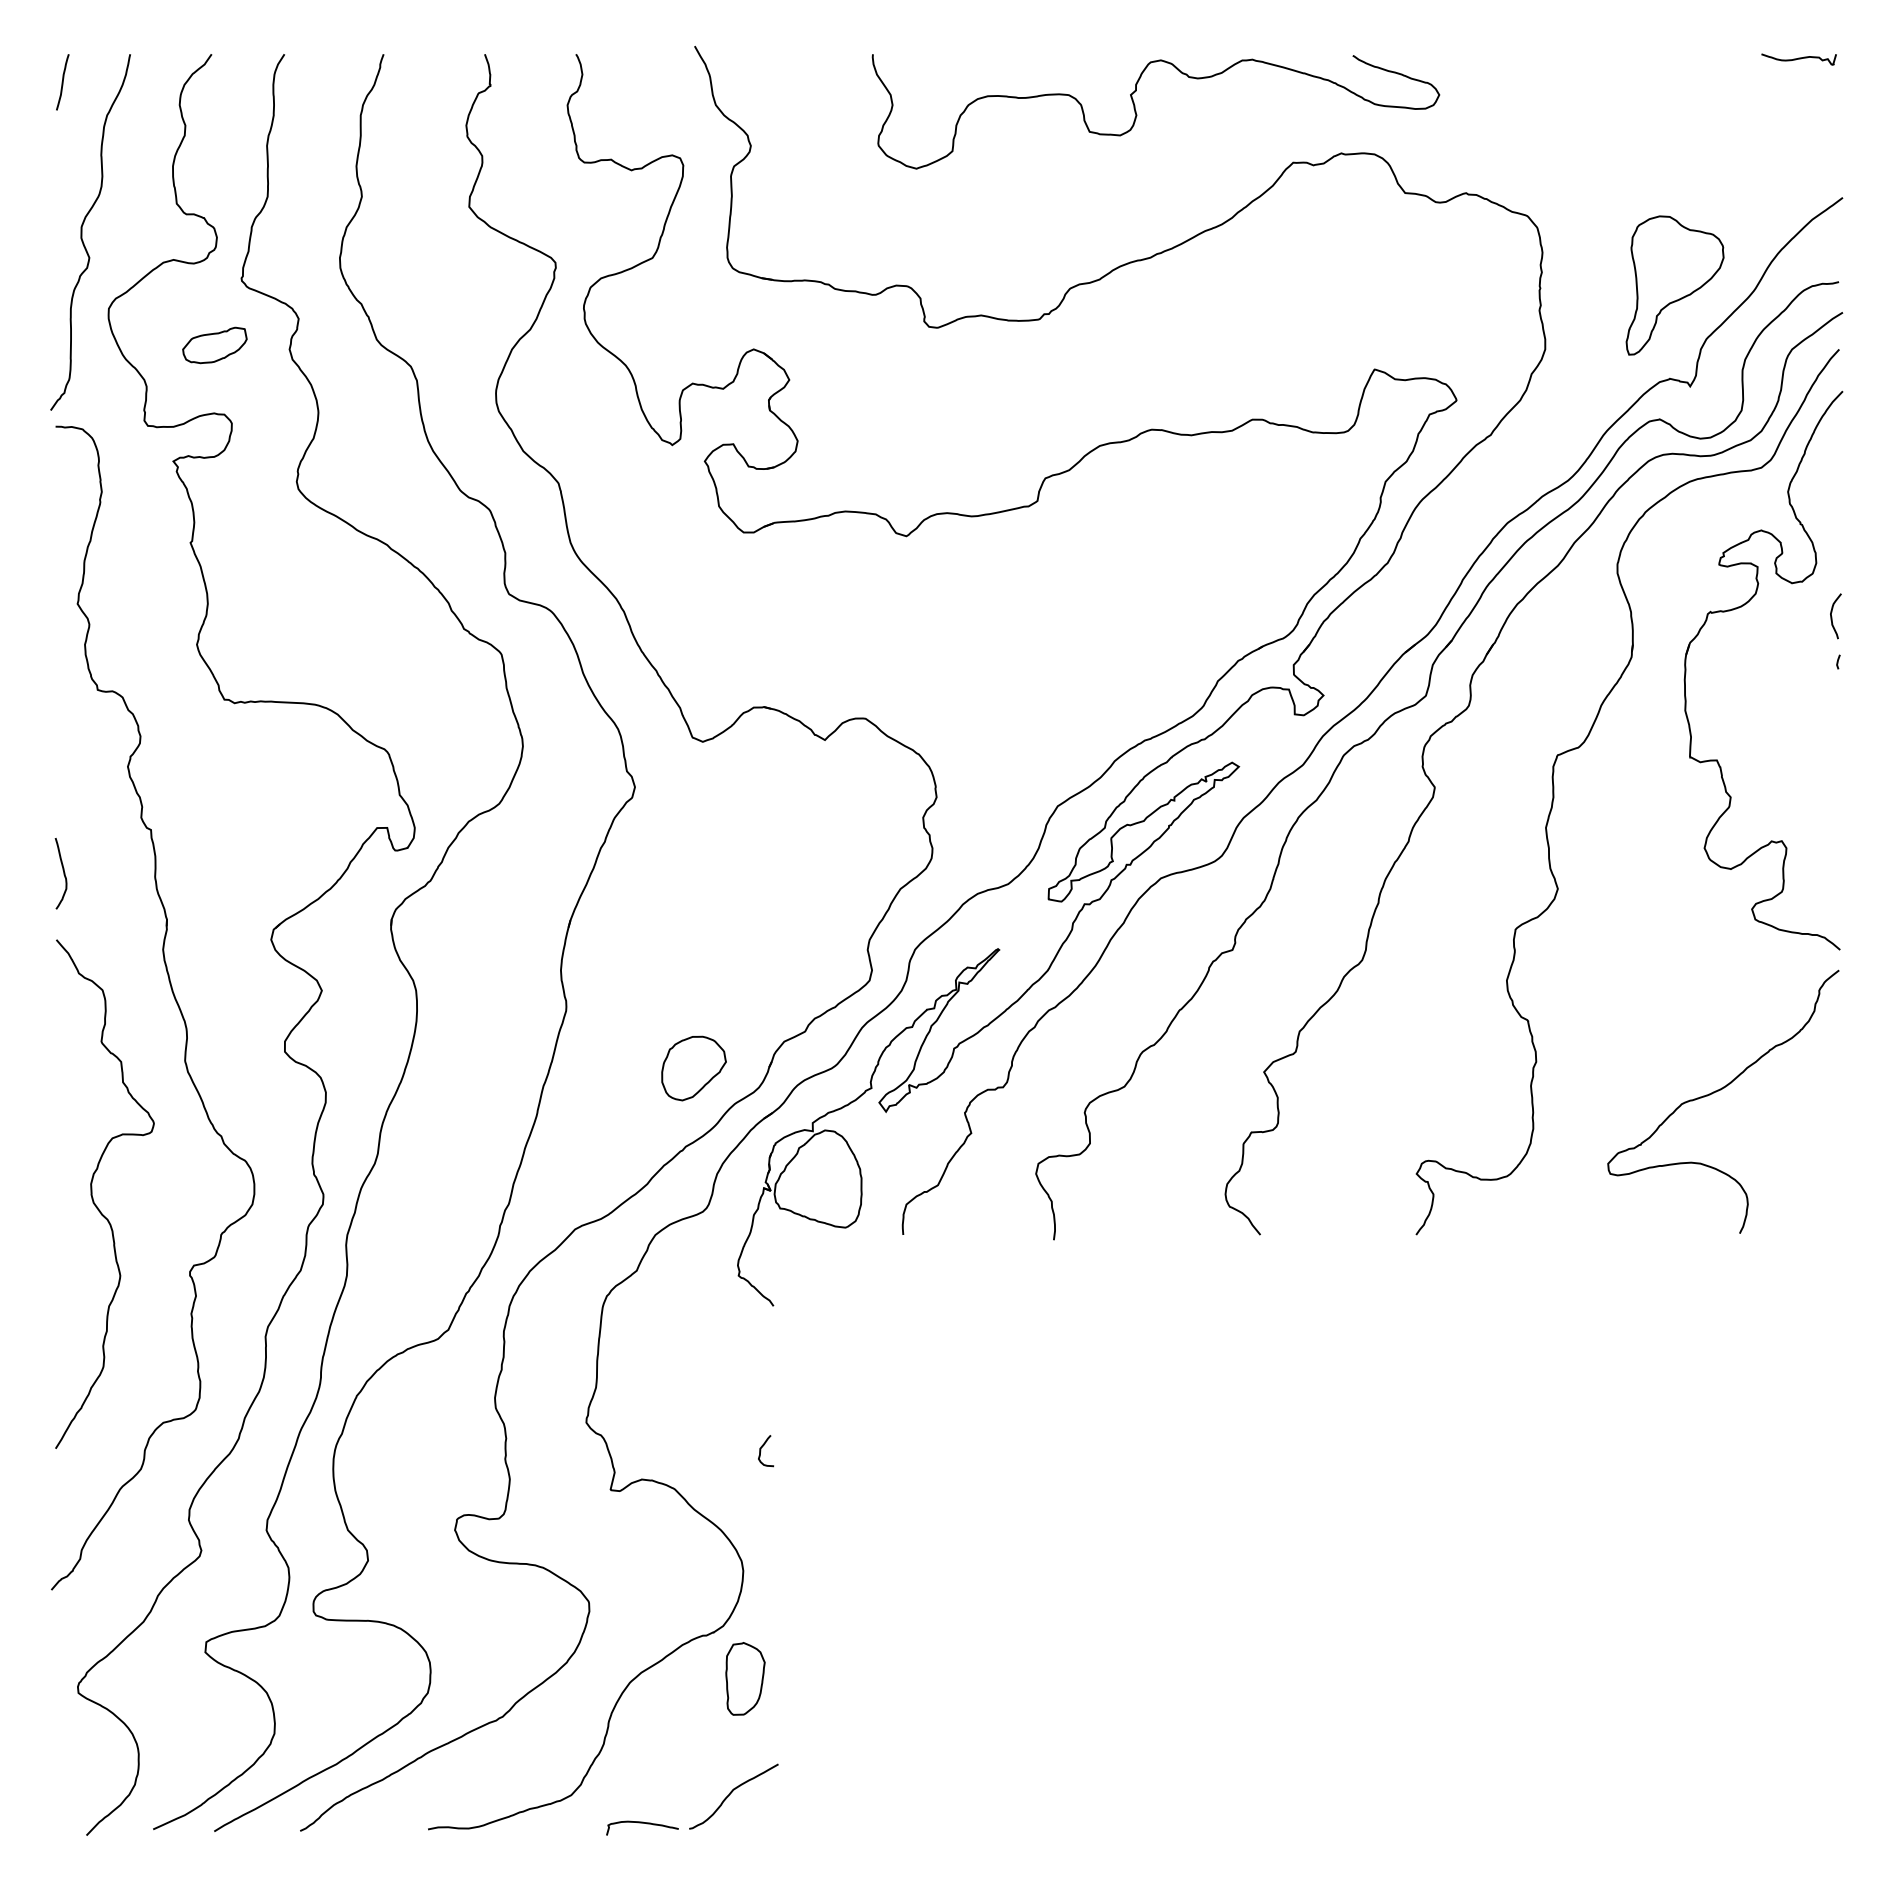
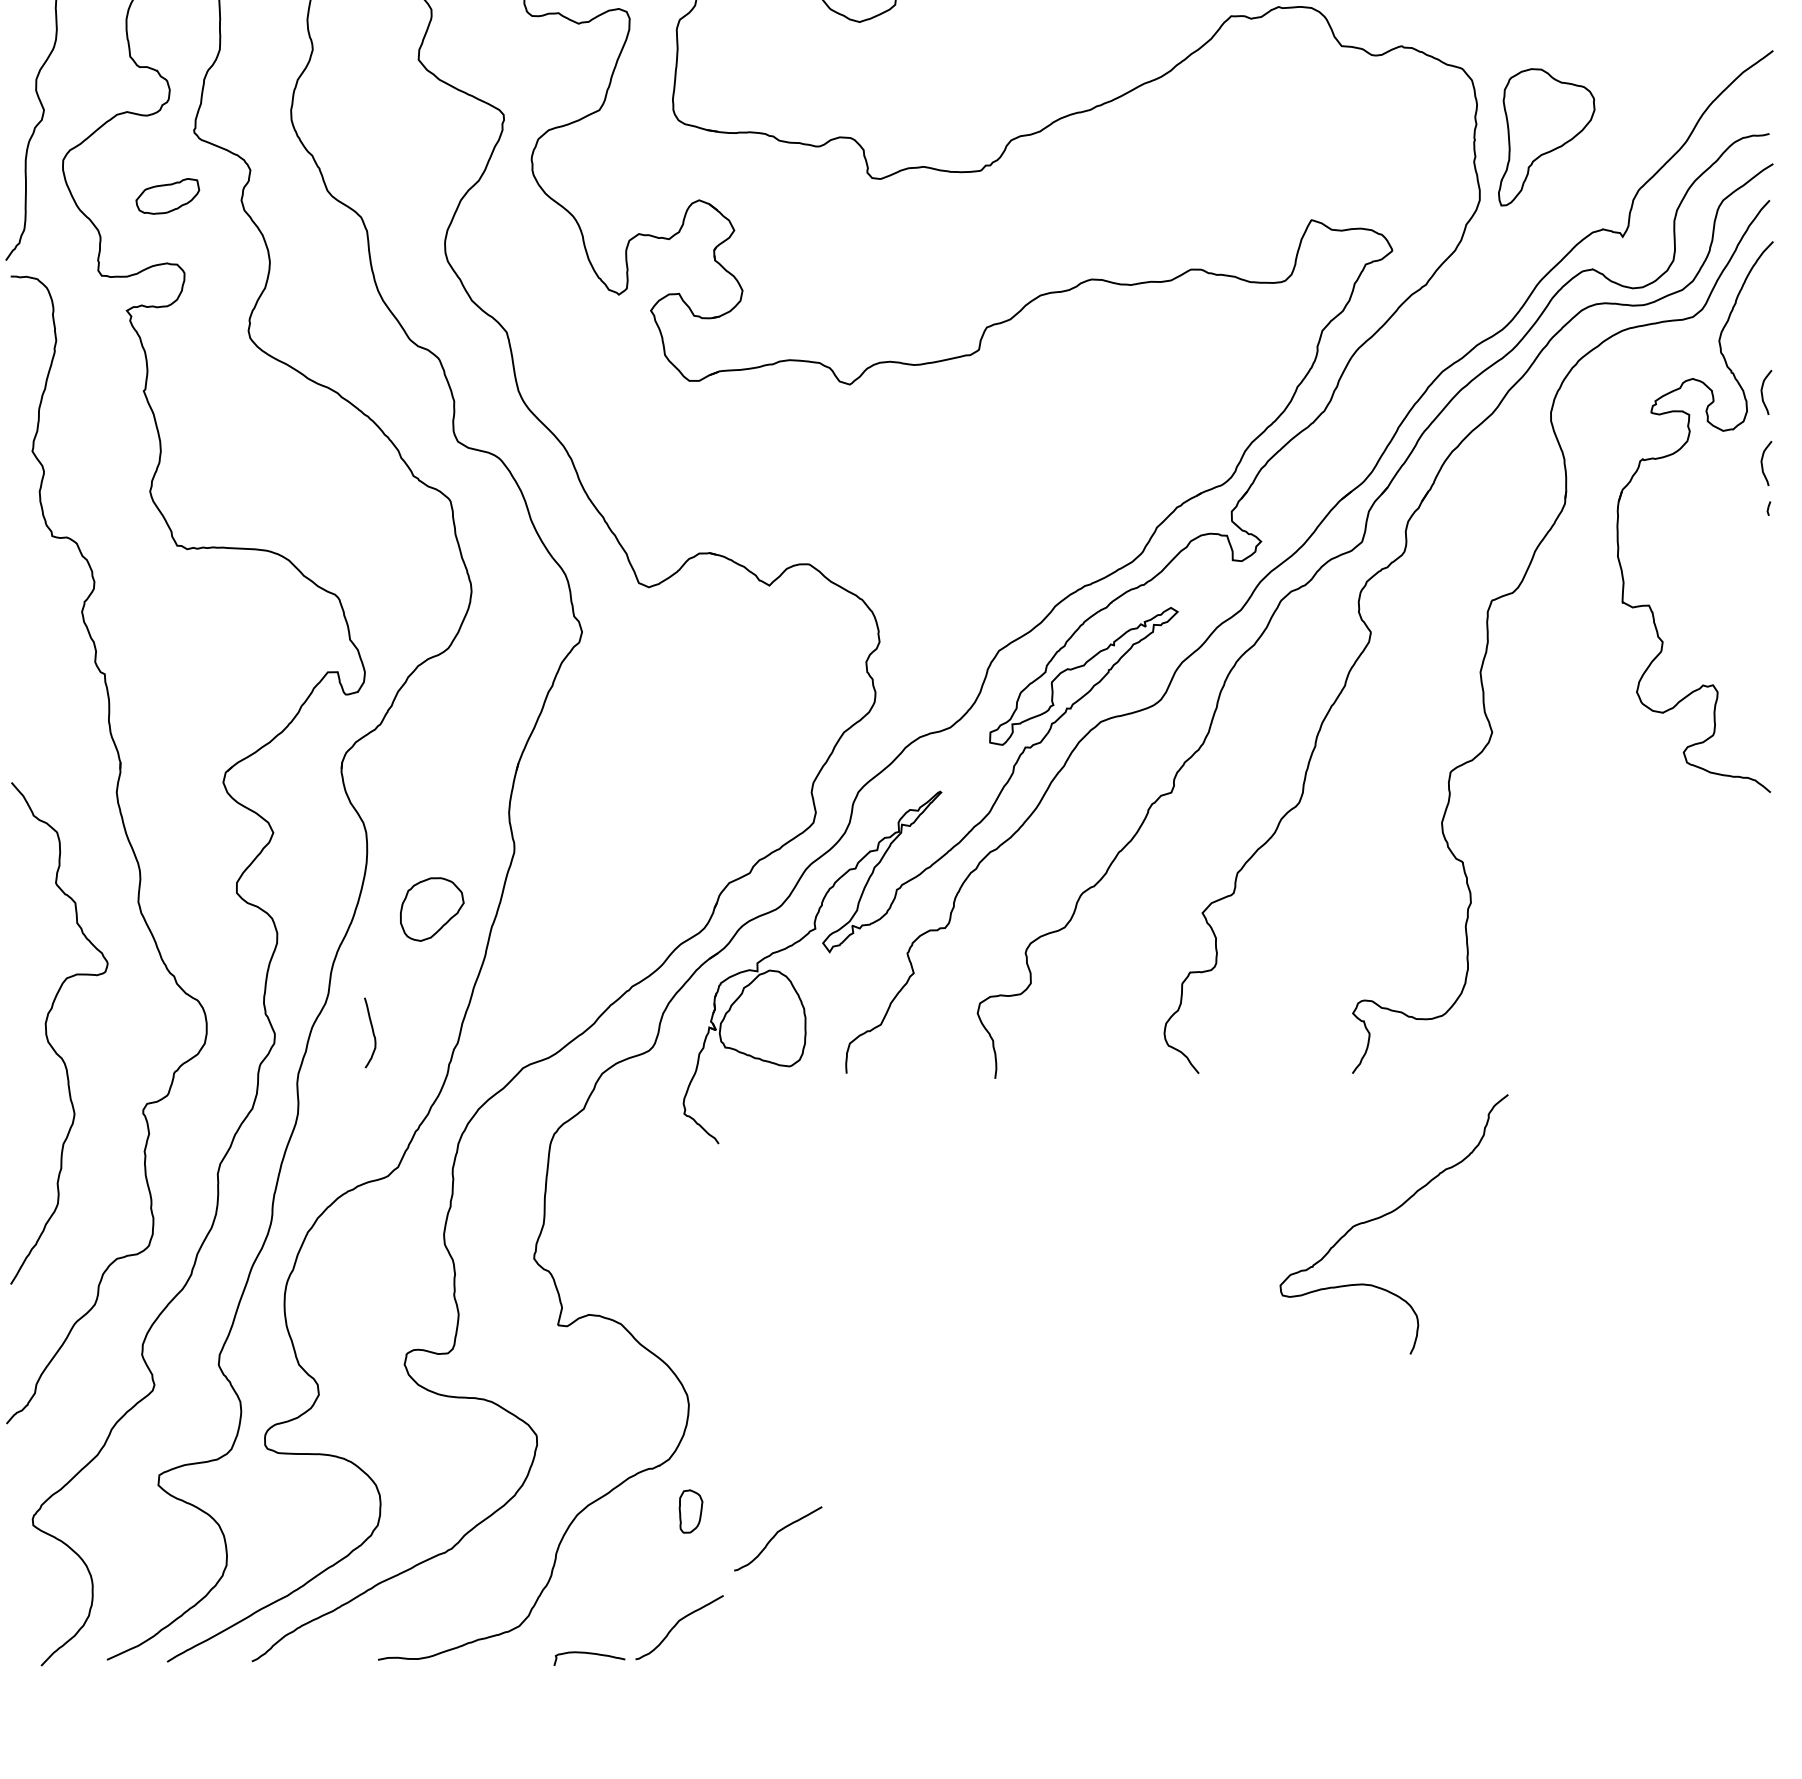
part: (1674, 285) -> (1546, 137), moved
curve: (1832, 544) -> (1763, 392), added
curve: (63, 873) -> (372, 1032), moved
part: (693, 1068) -> (431, 909), moved
curve: (1718, 1091) -> (1389, 1214), moved
curve: (761, 1451) -> (706, 1287), removed
part: (745, 1678) -> (691, 1511), size x0.6
curve: (831, 1703) -> (775, 1535), added

